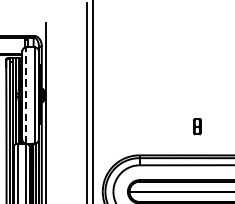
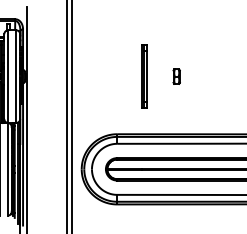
line: (26, 95) -> (8, 76), dashed -> solid
part: (168, 95) -> (144, 76), added
part: (197, 126) -> (176, 76), moved

